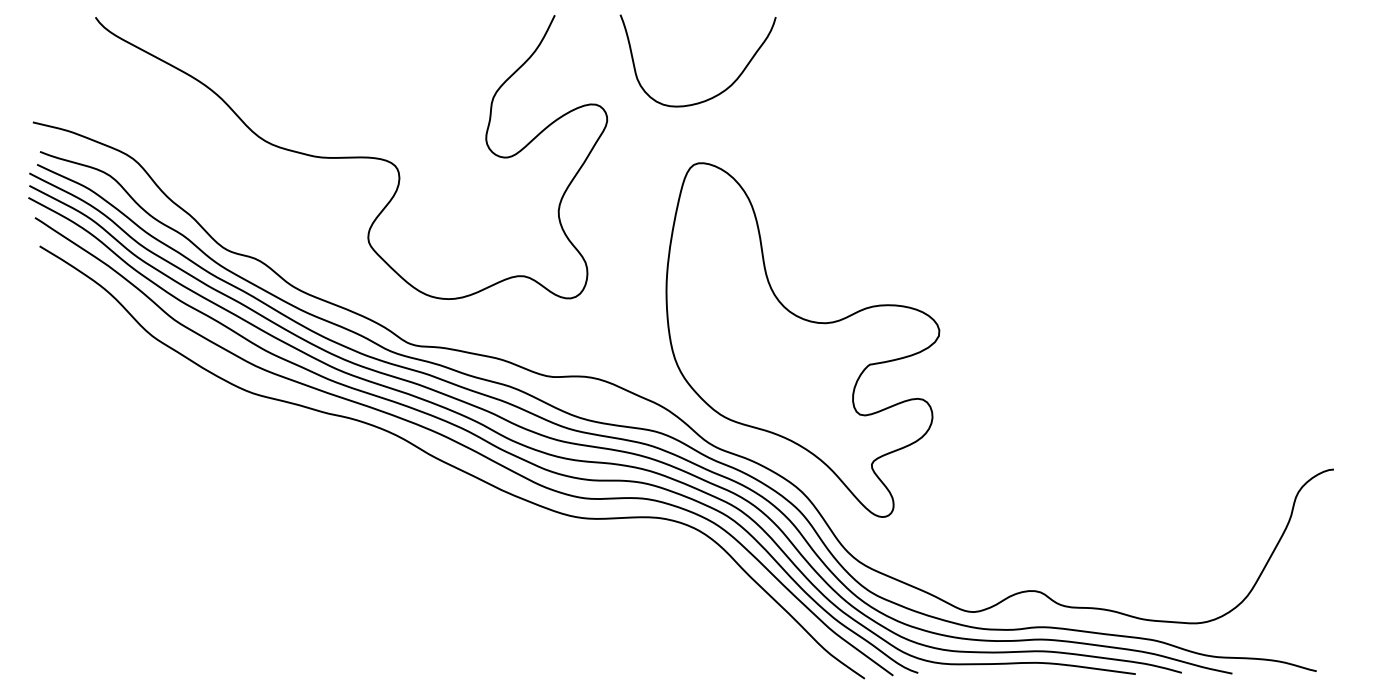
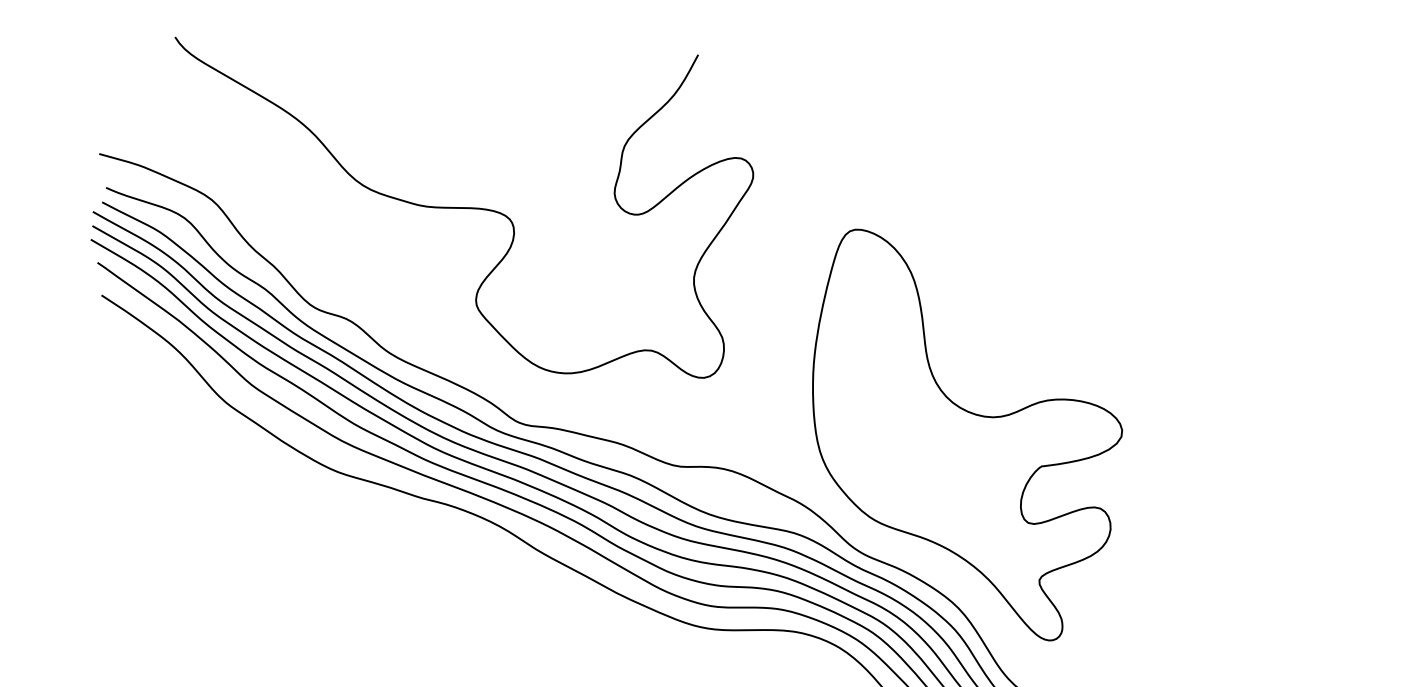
curve: (714, 95) -> (876, 153), removed

